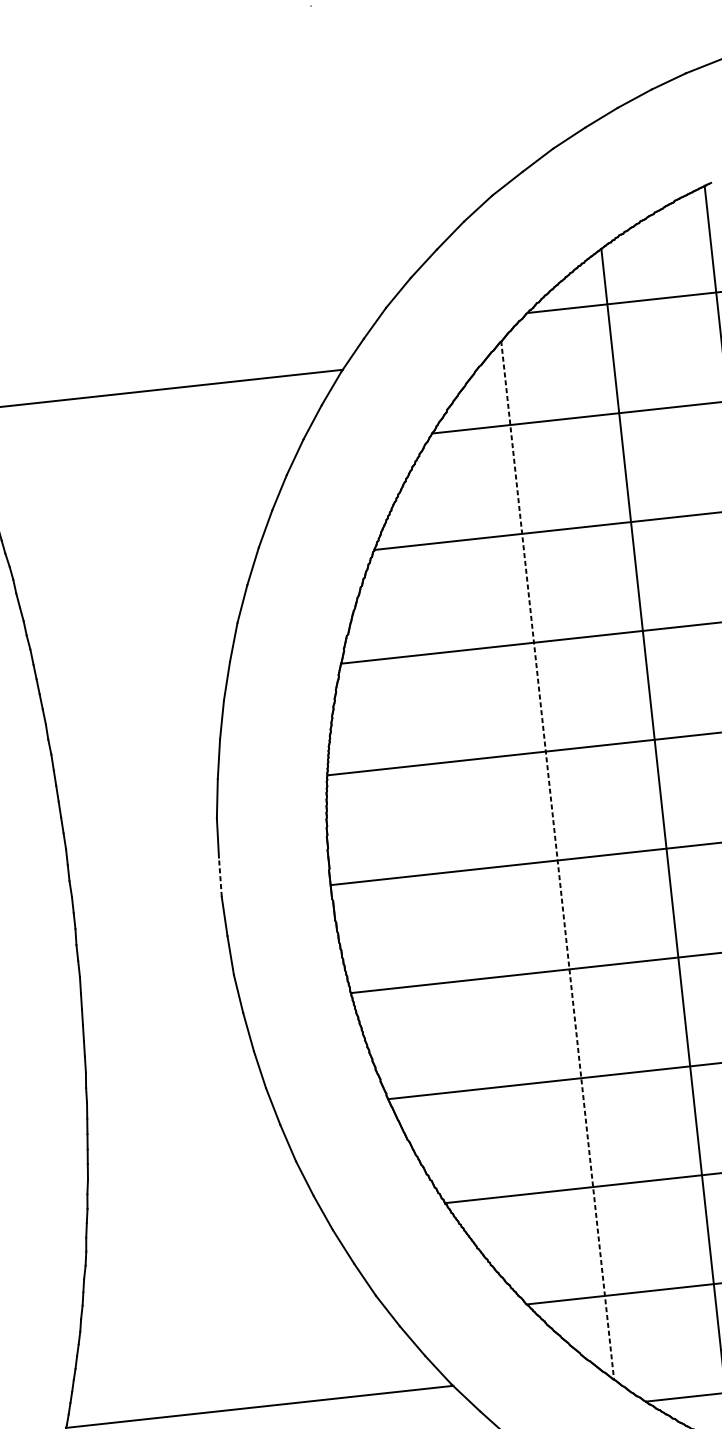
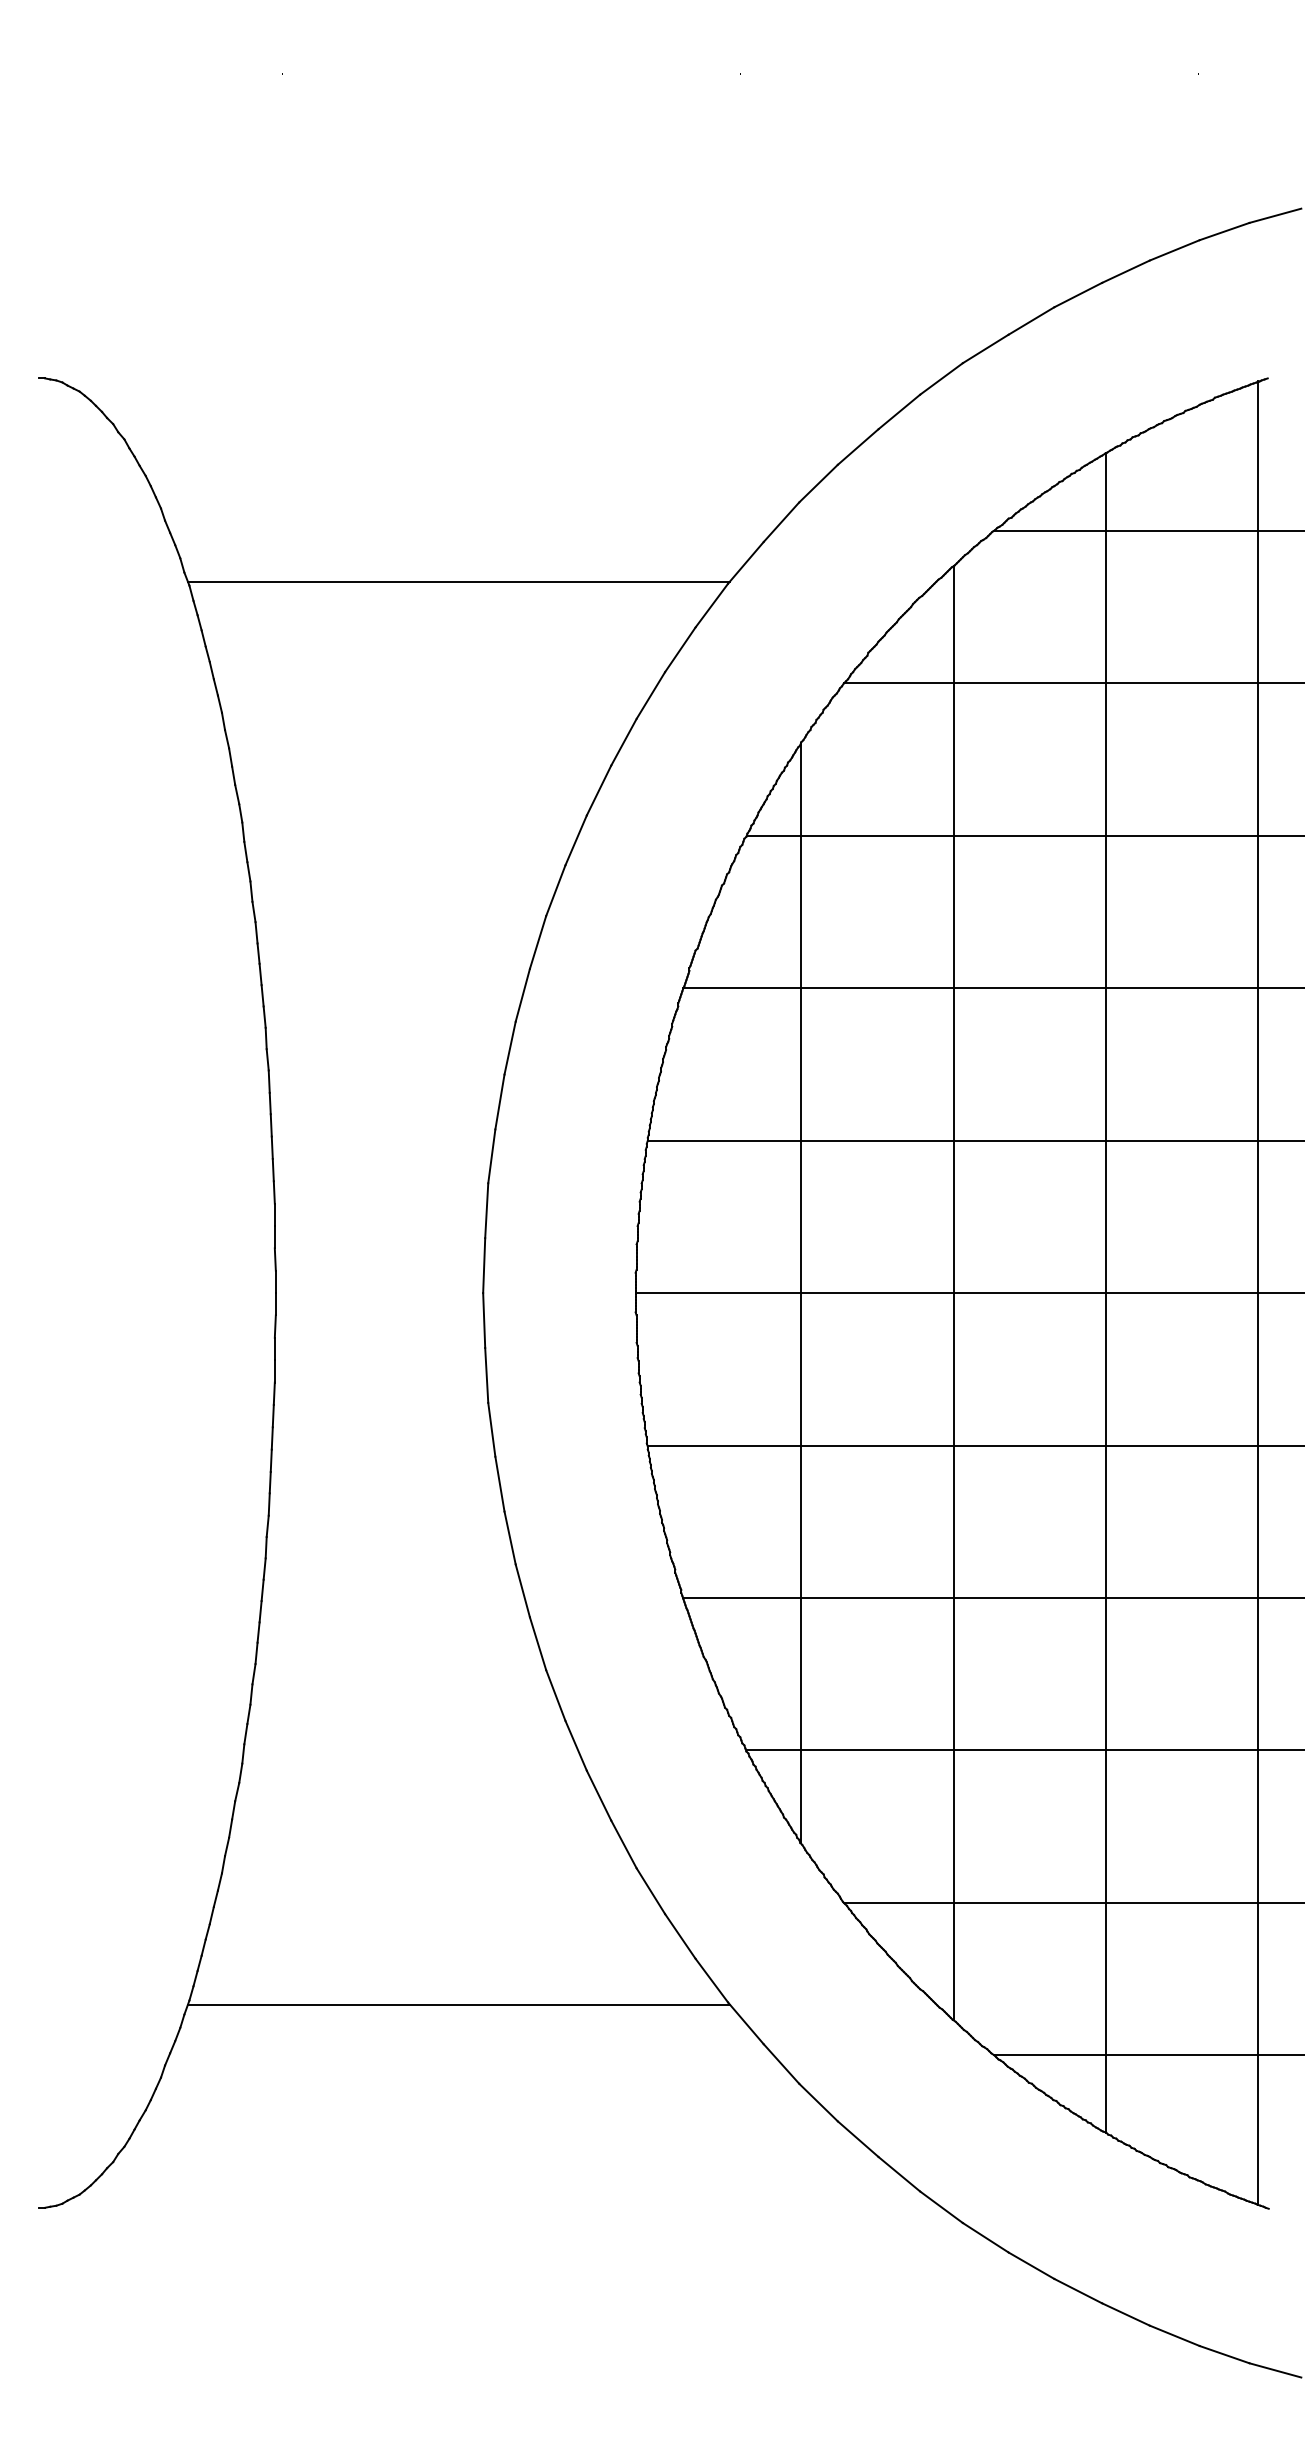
line: (557, 860) -> (953, 1293), dashed -> solid
line: (449, 872) -> (801, 1293), added
line: (220, 877) -> (484, 1265), dashed -> solid

